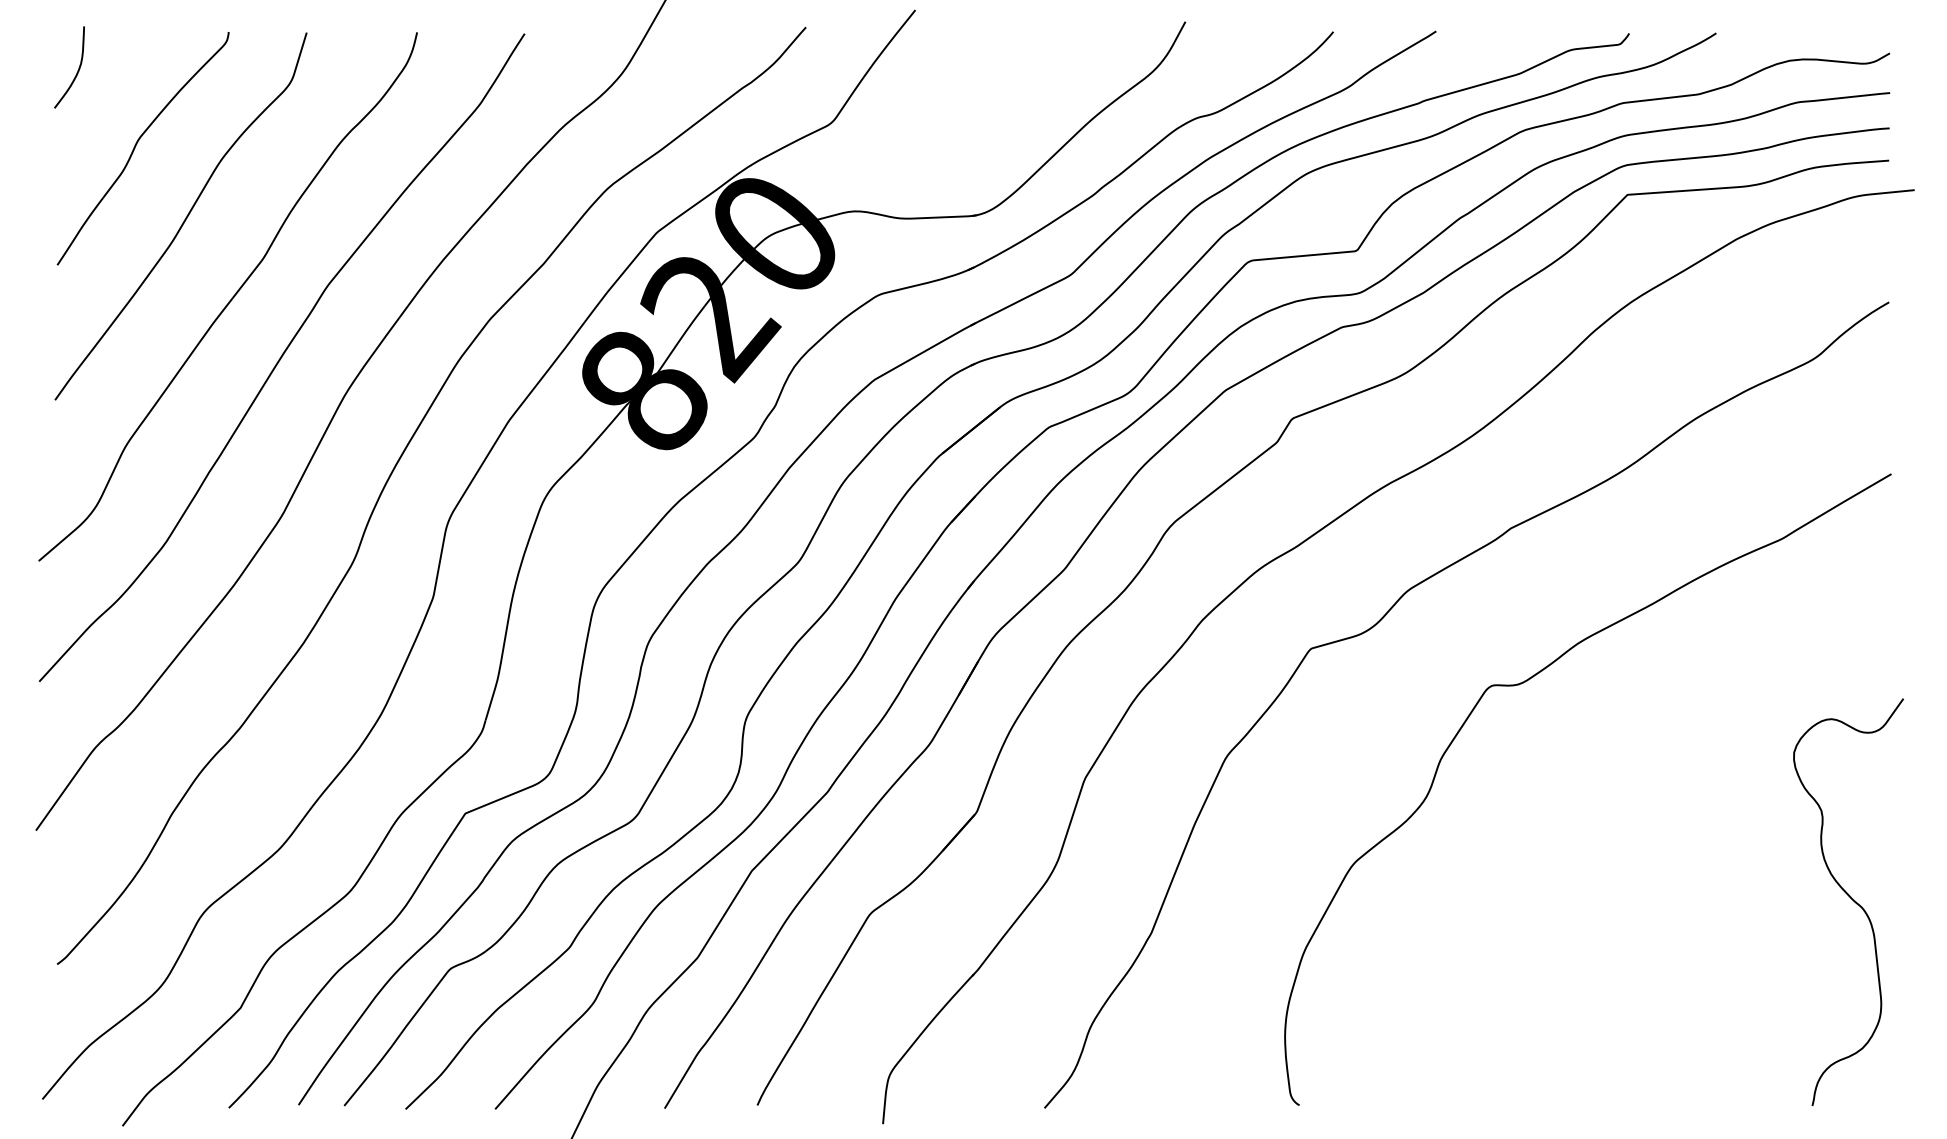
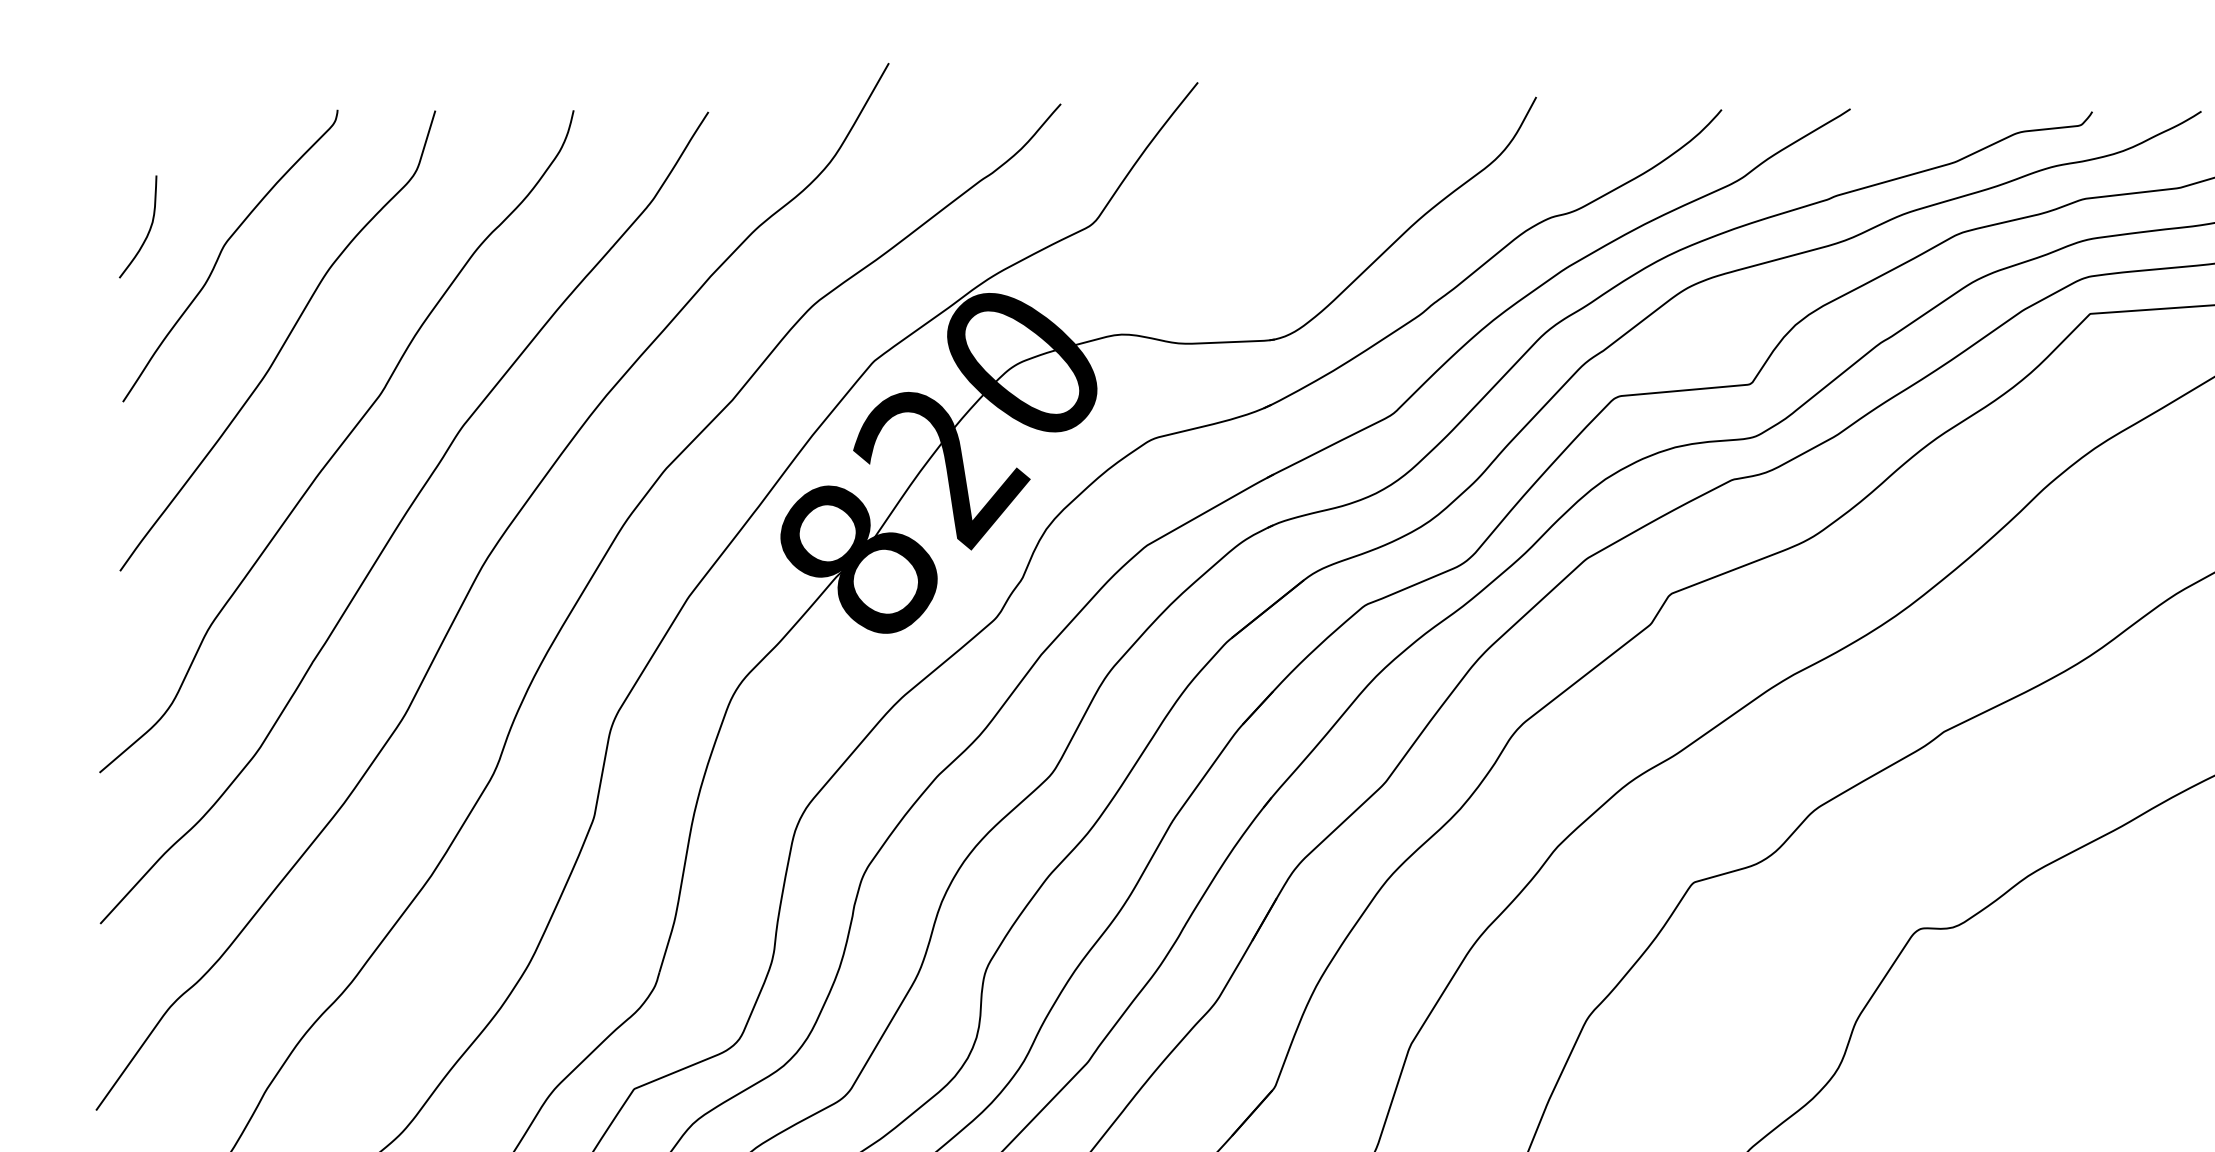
curve: (77, 70) -> (148, 230), moved

